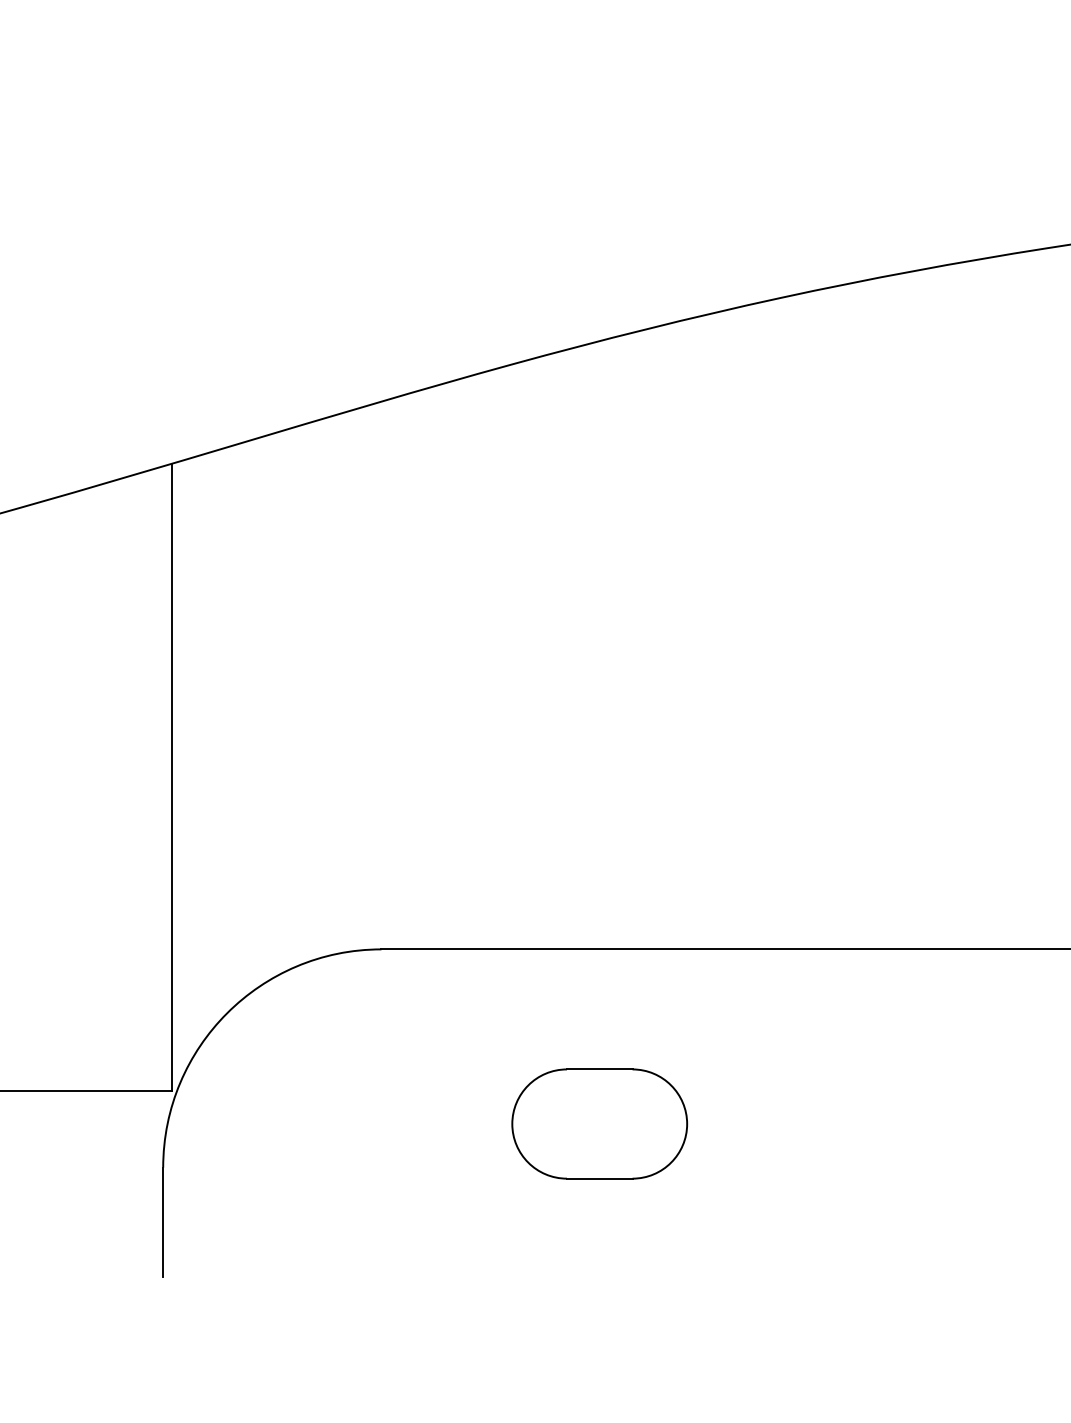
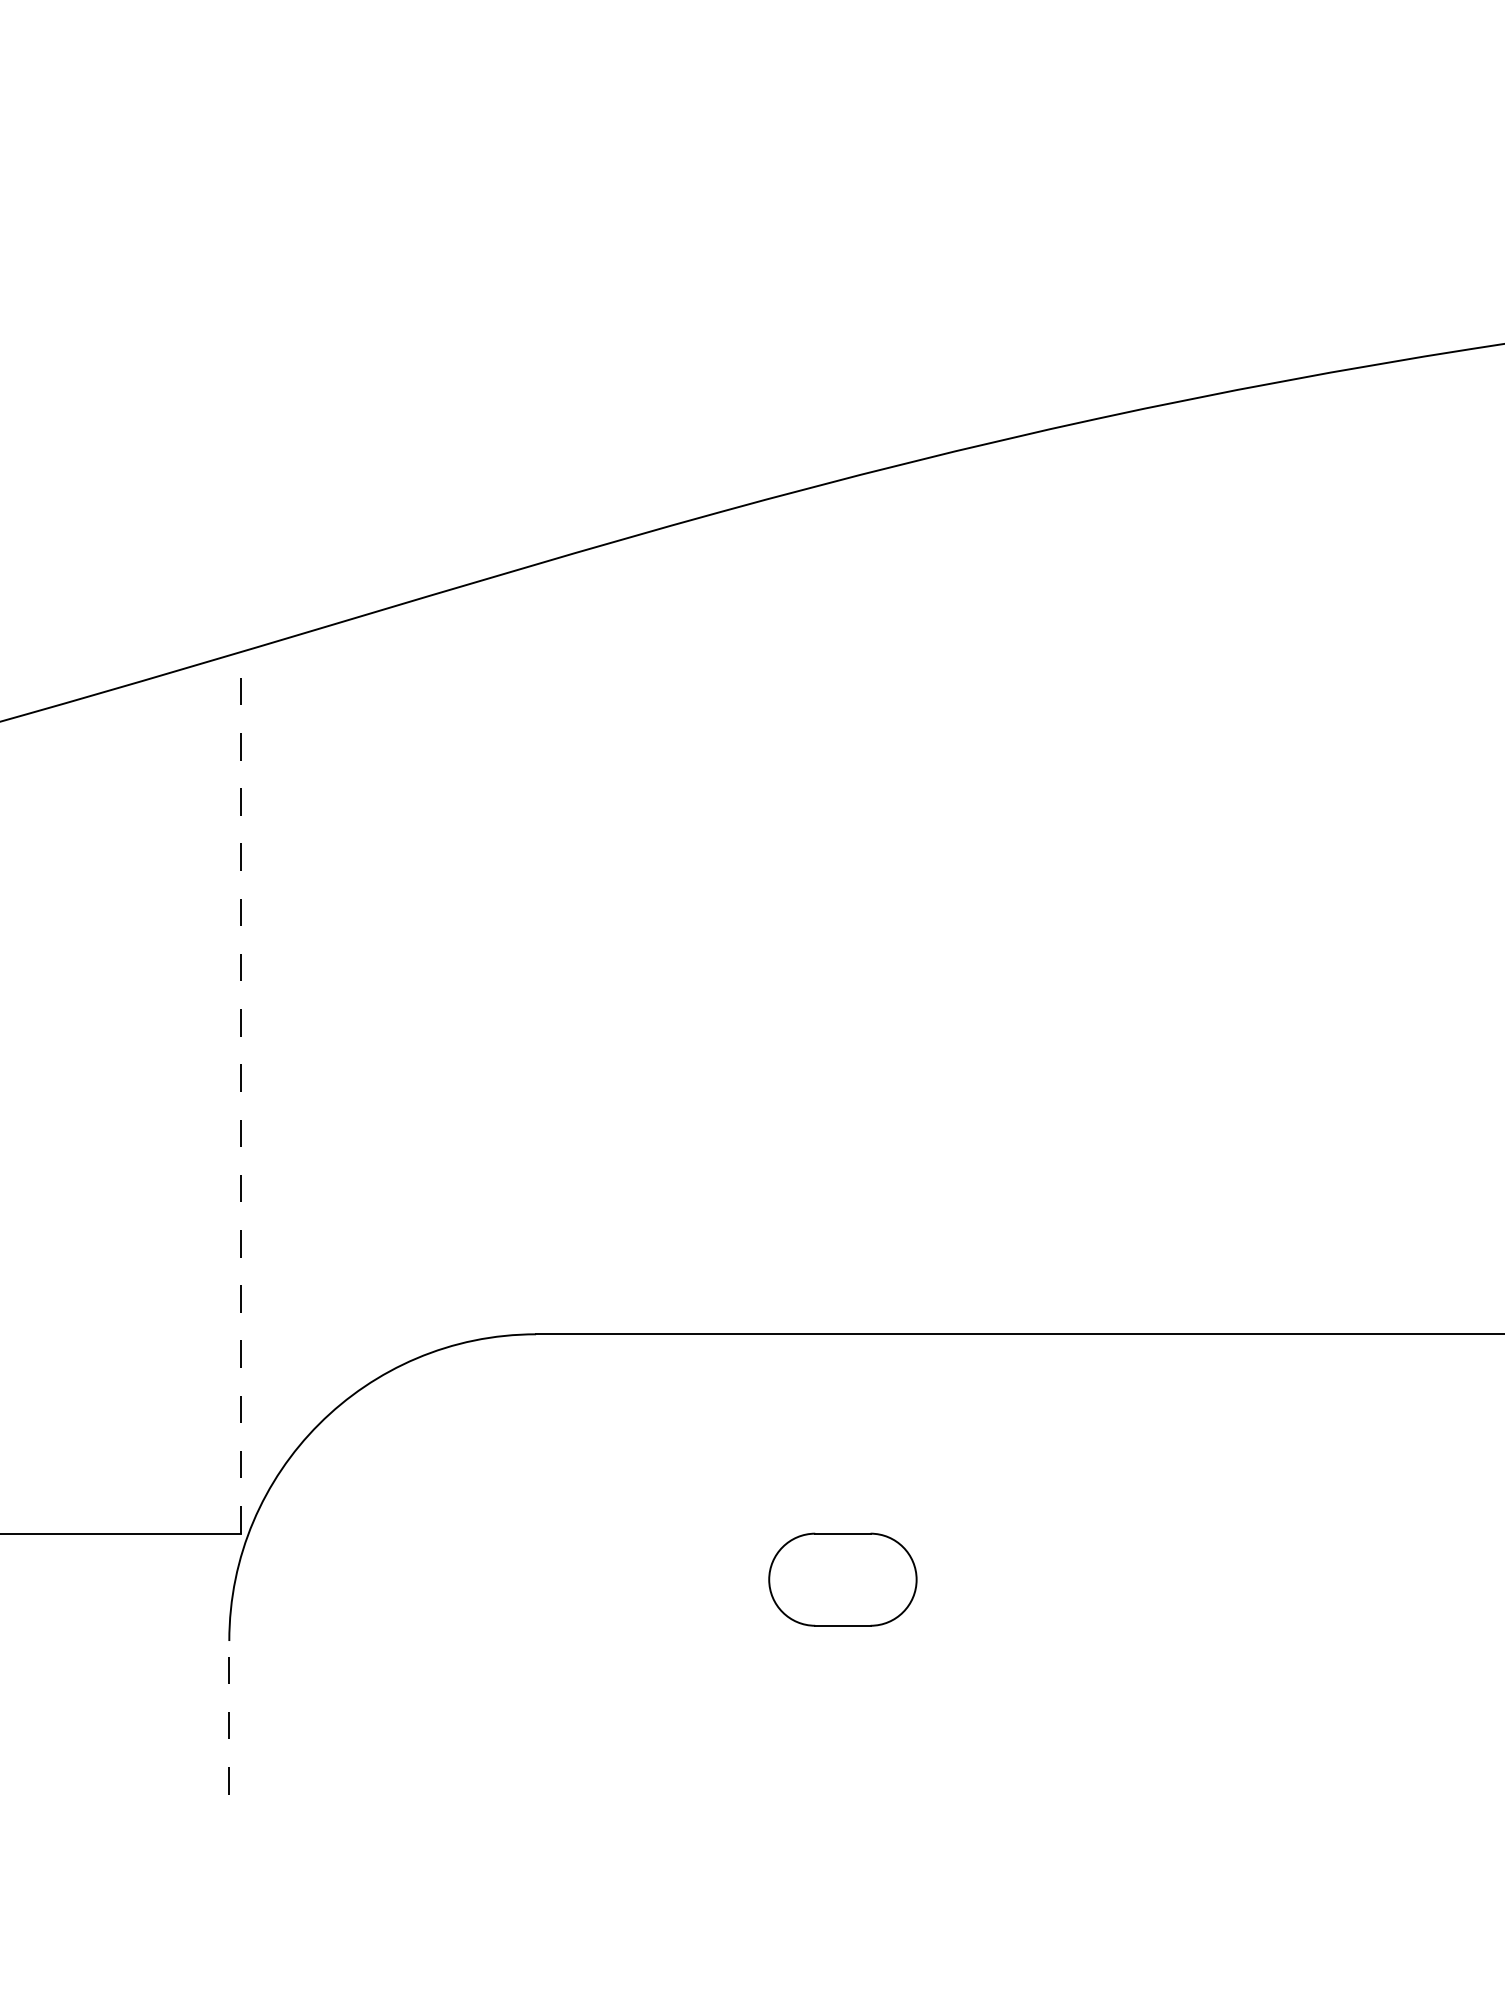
line: (171, 777) -> (240, 1092), solid -> dashed
part: (599, 1123) -> (842, 1578), size x0.6
line: (163, 1222) -> (229, 1718), solid -> dashed

